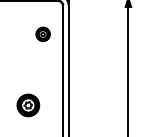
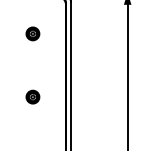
part: (42, 33) -> (32, 33), moved
part: (27, 104) -> (32, 96), size x0.62

